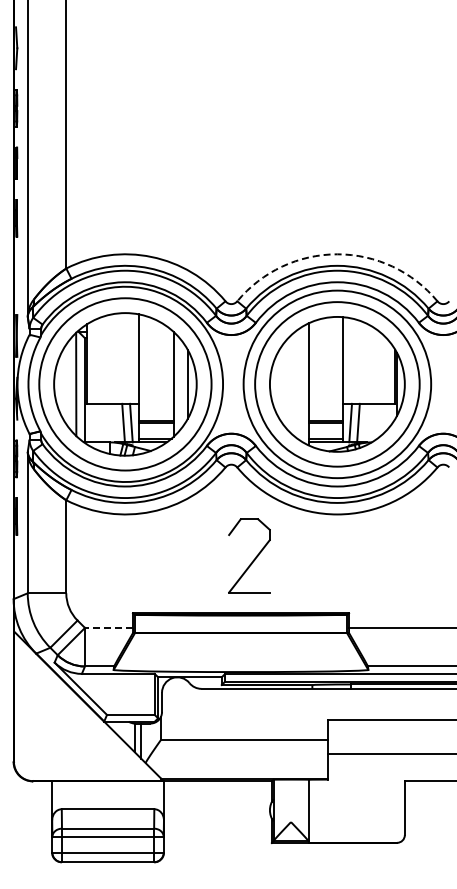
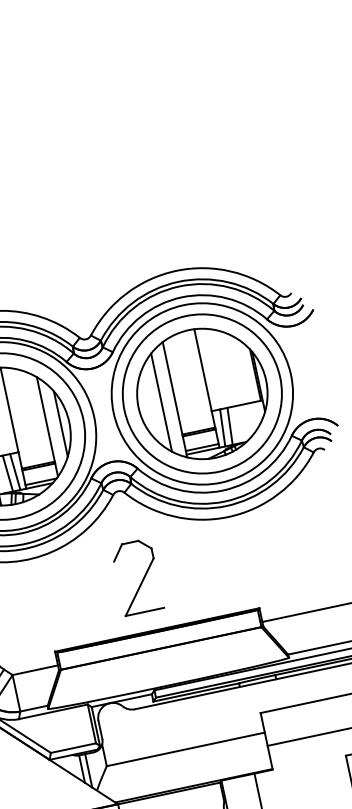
arc: (337, 254) -> (176, 271), dashed -> solid
line: (294, 384) -> (161, 402), added
part: (249, 555) -> (137, 576), moved
line: (108, 627) -> (34, 669), dashed -> solid

